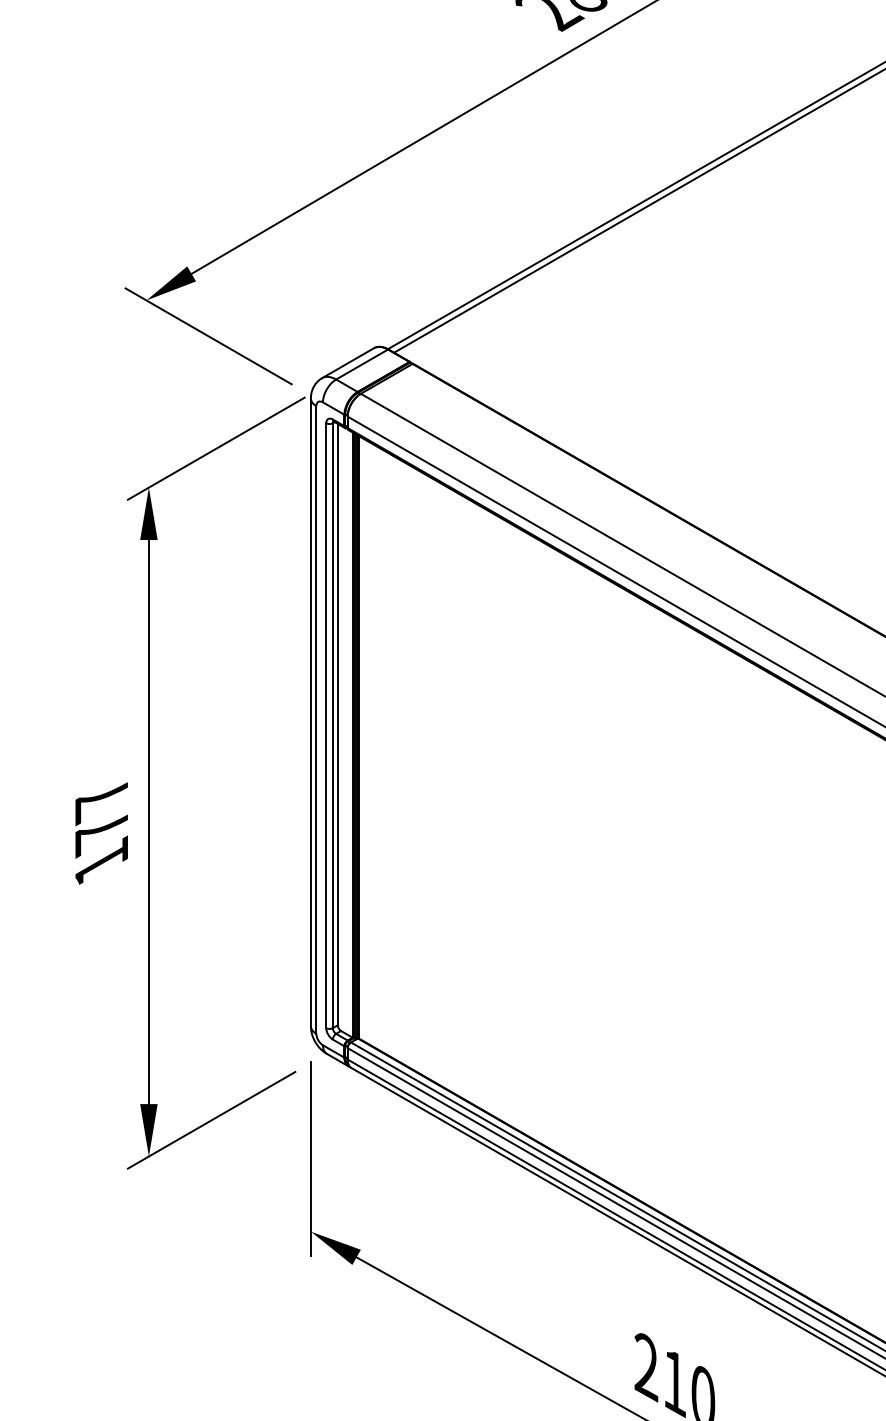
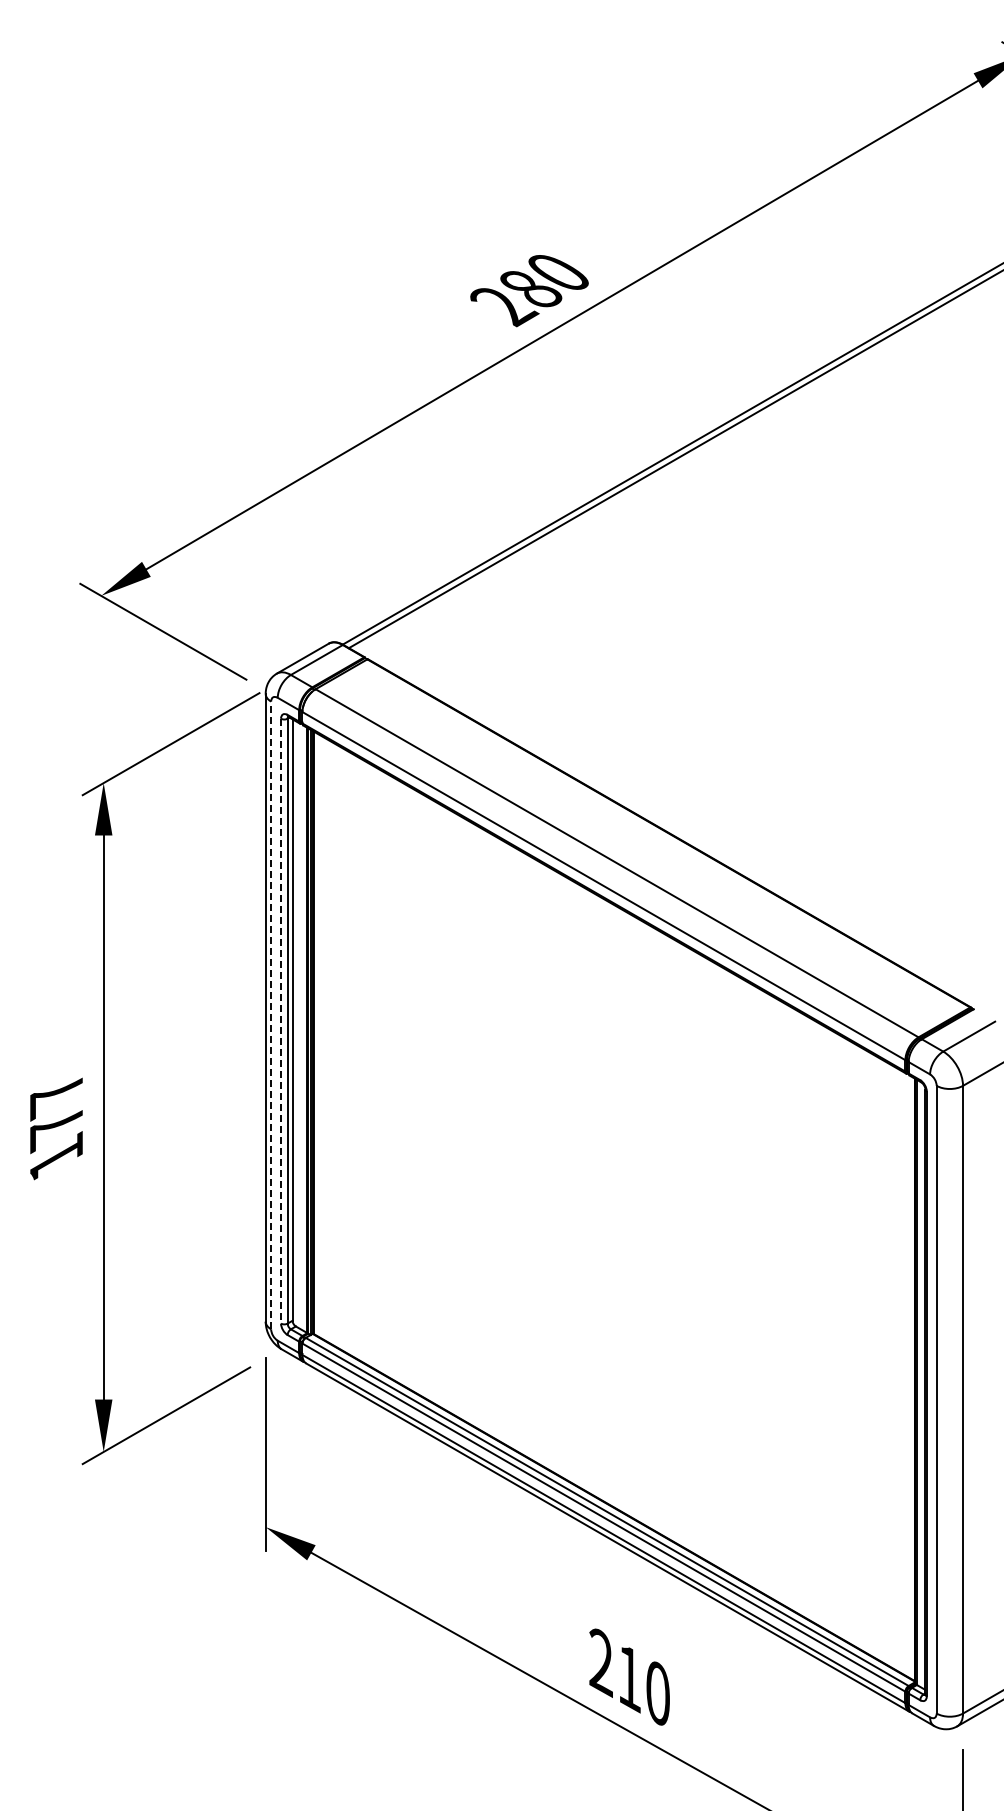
line: (316, 720) -> (271, 1015), solid -> dashed
line: (326, 726) -> (281, 1021), solid -> dashed

